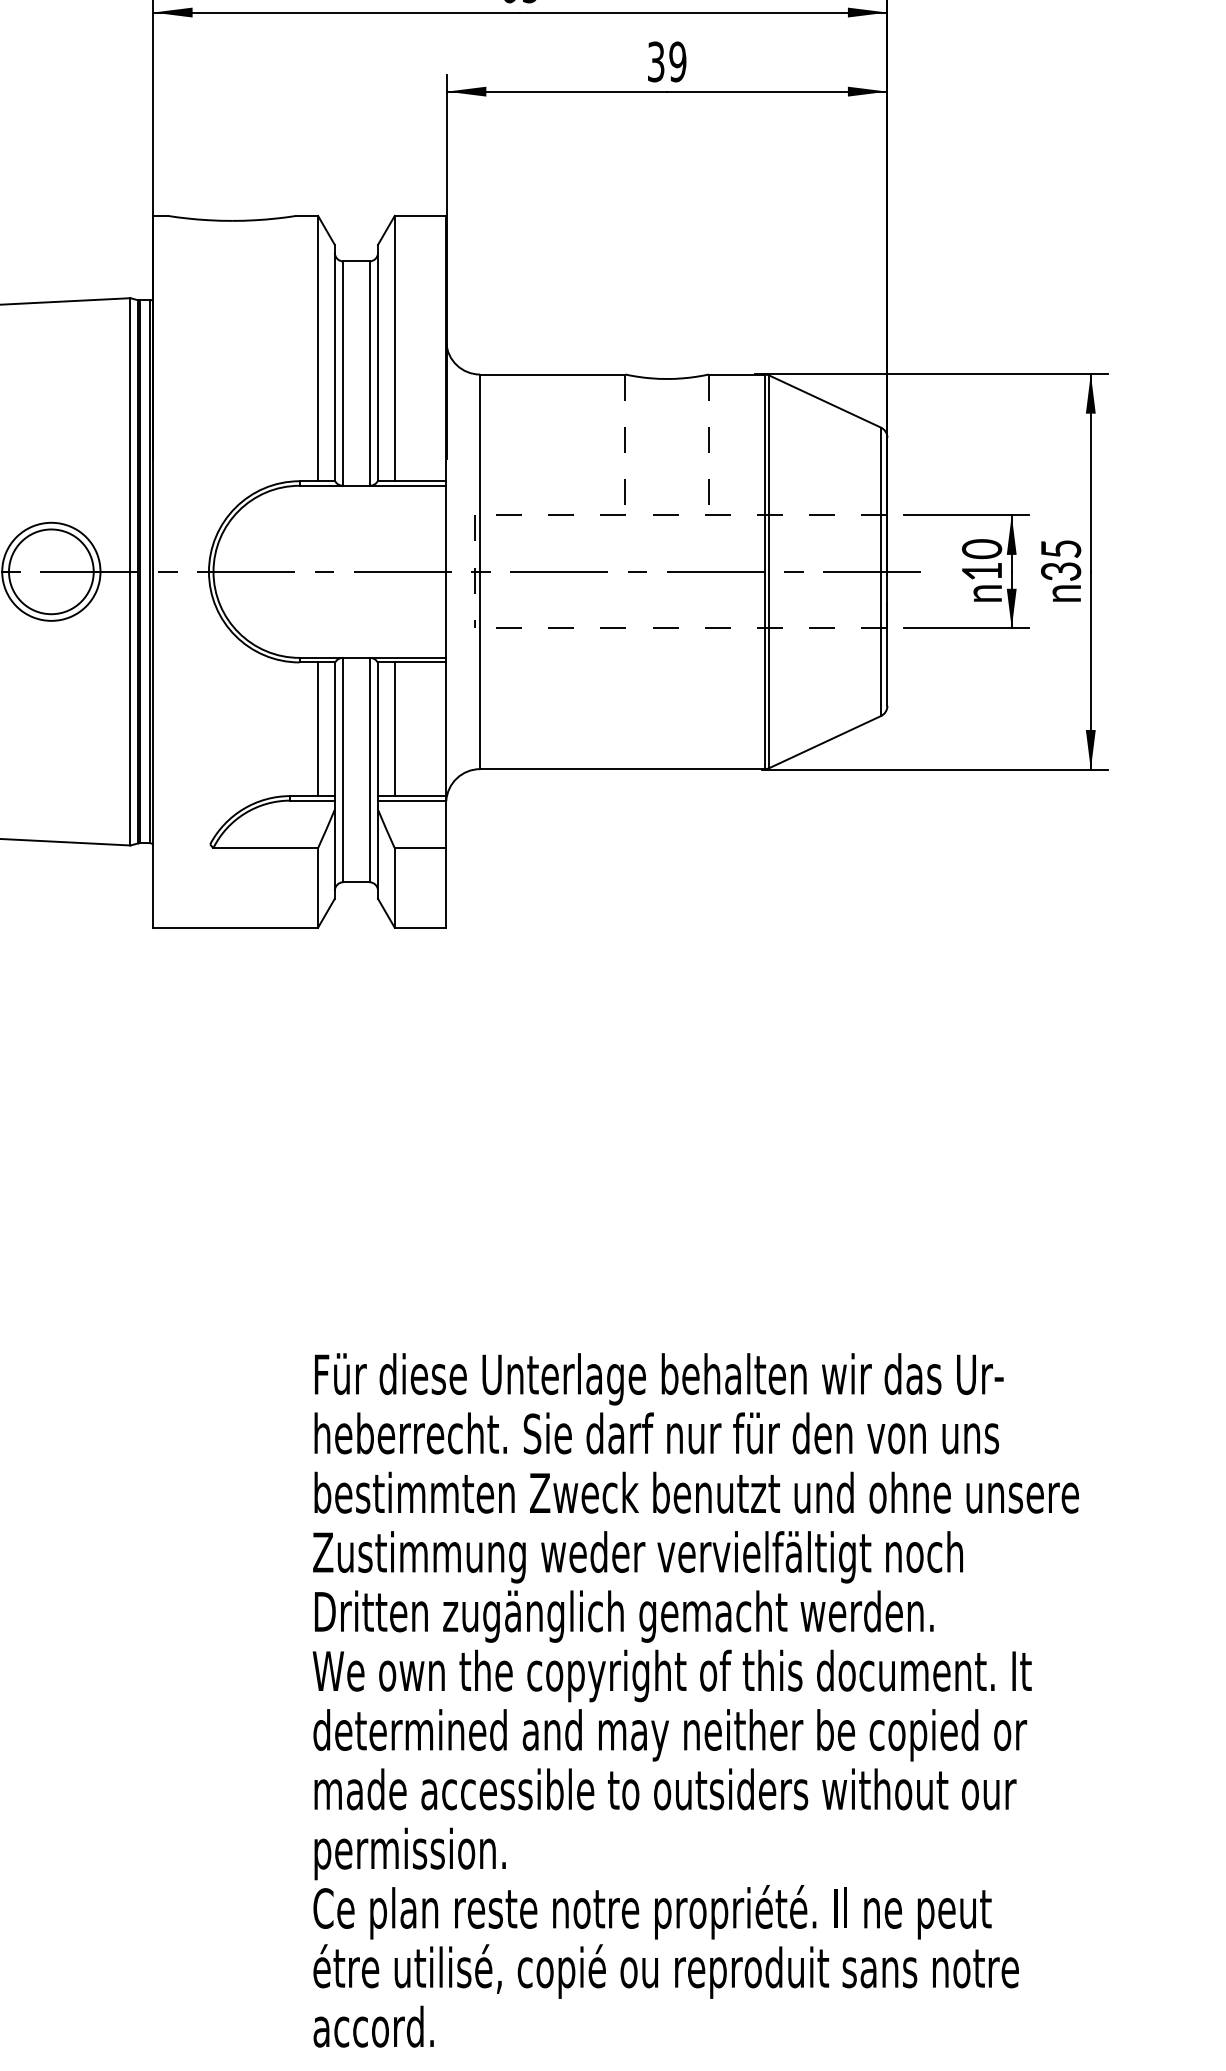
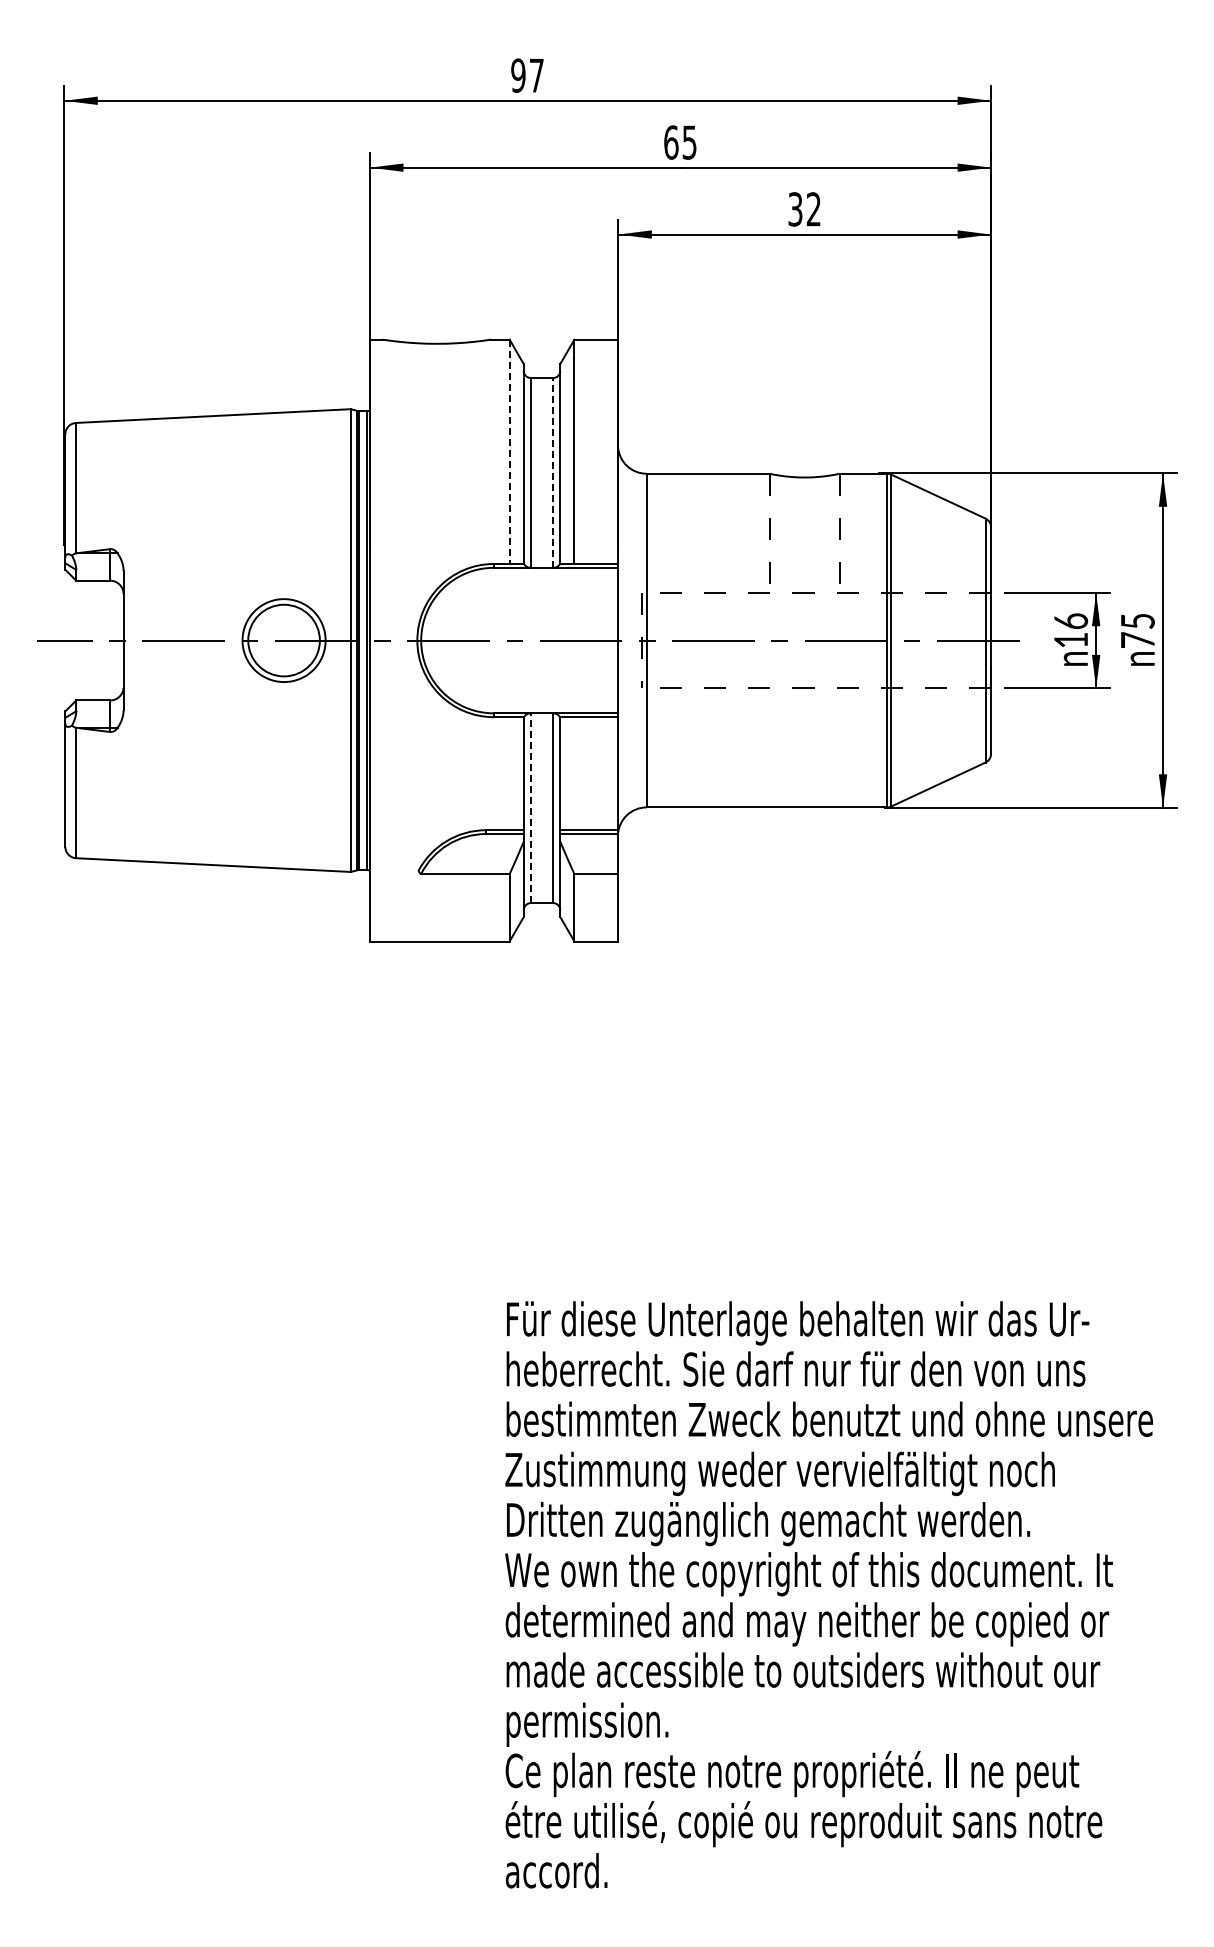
text: (677, 62) -> (813, 209), 39 -> 32
line: (317, 349) -> (509, 452), solid -> dashed
line: (369, 373) -> (553, 472), solid -> dashed
text: (981, 549) -> (1070, 621), 10 -> 16
text: (1060, 571) -> (1137, 640), 35 -> 75
line: (317, 729) -> (509, 773), removed
line: (394, 729) -> (574, 773), removed
line: (342, 770) -> (530, 808), solid -> dashed

